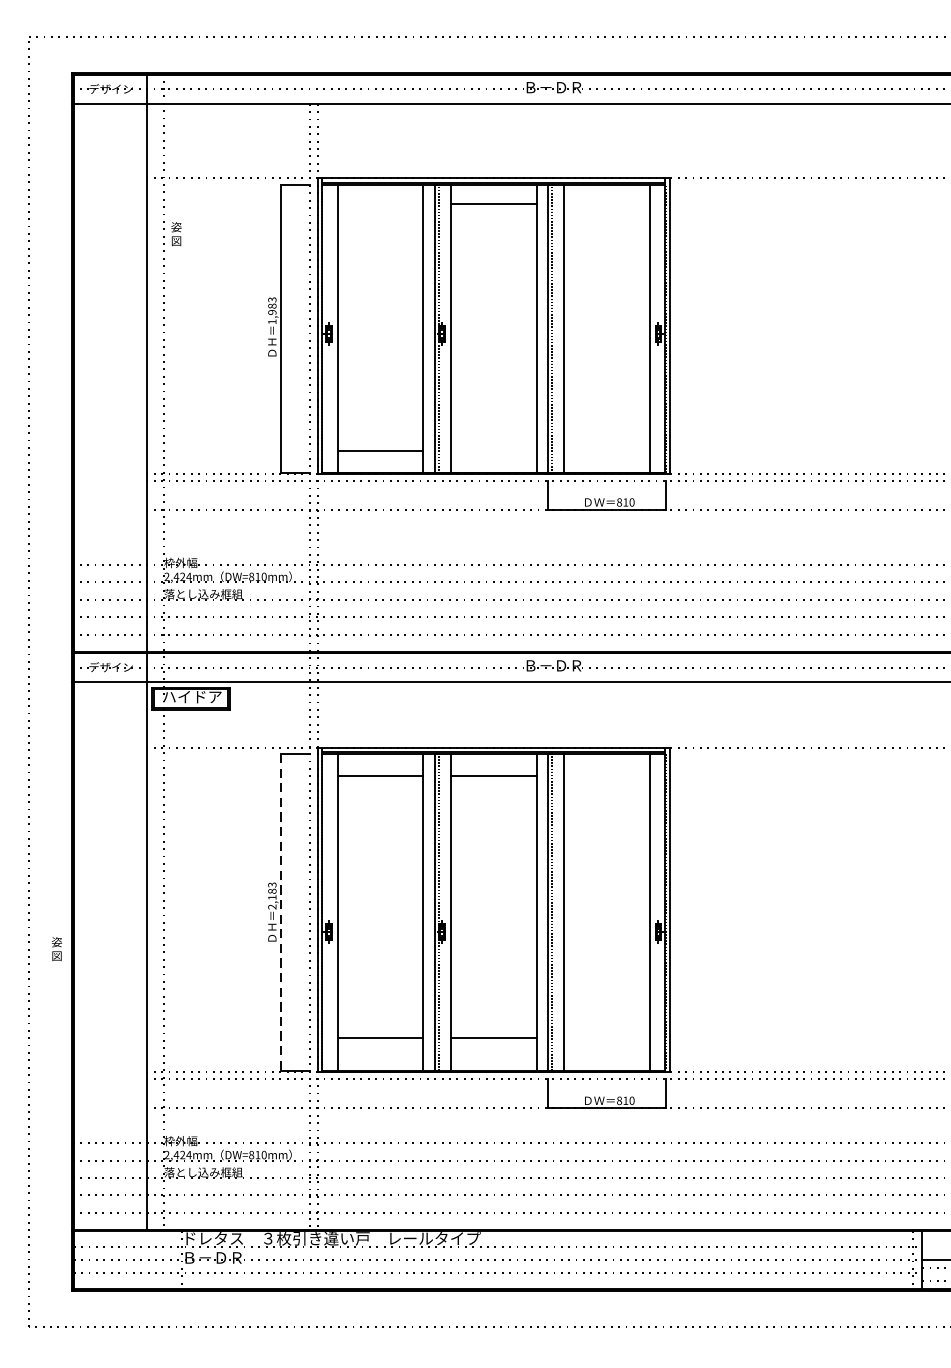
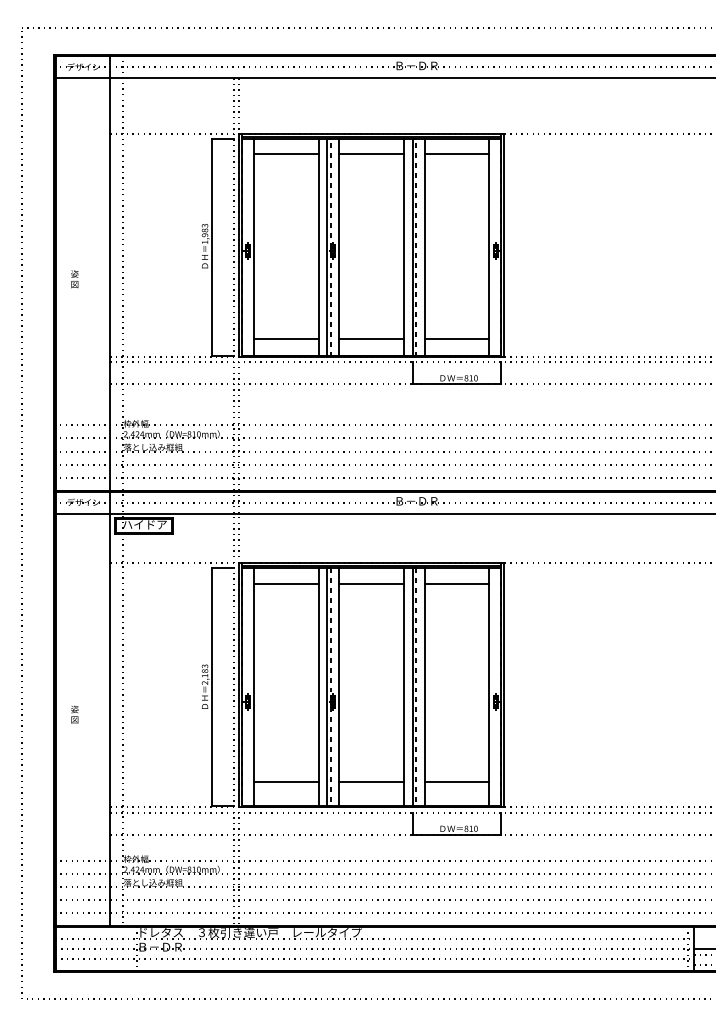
line: (380, 203) -> (286, 153), added
line: (606, 203) -> (456, 153), added
text: (176, 234) -> (74, 279), moved
line: (493, 450) -> (371, 339), added
line: (606, 450) -> (456, 339), added
line: (606, 776) -> (456, 584), added
line: (280, 913) -> (211, 687), dashed -> solid
text: (56, 948) -> (74, 714), moved
line: (606, 1037) -> (456, 781), added

